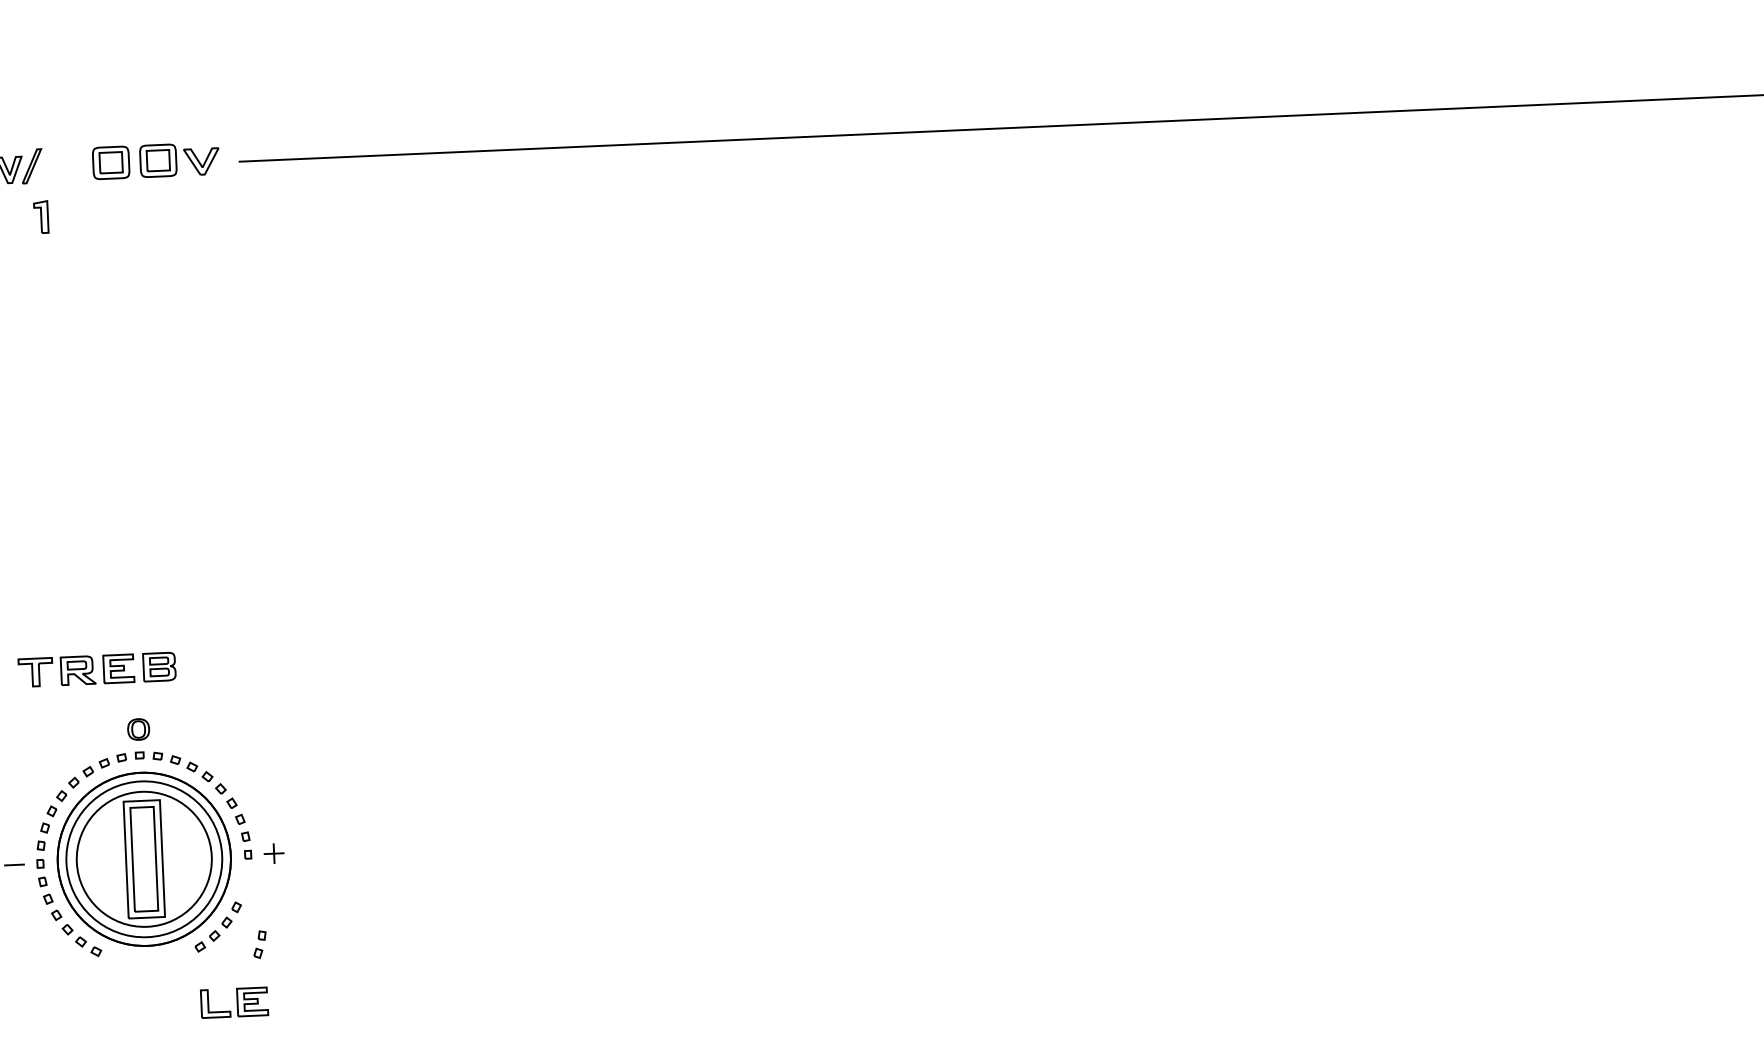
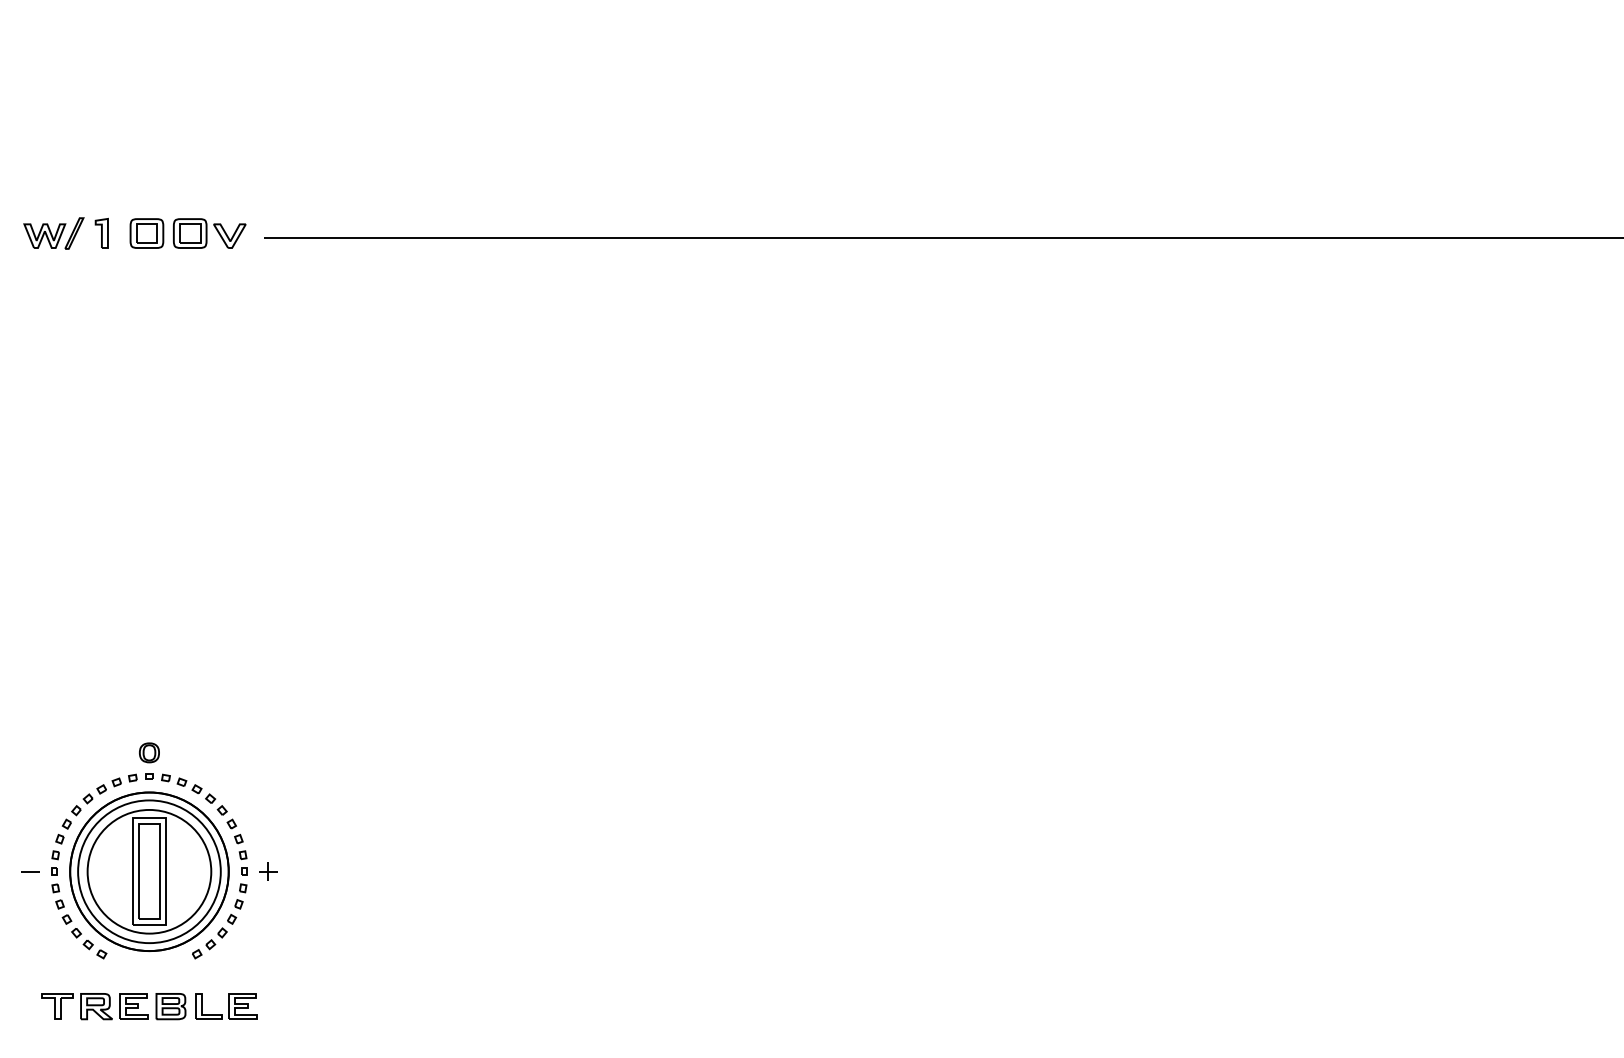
part: (40, 216) -> (101, 232), moved
part: (96, 669) -> (113, 1006), moved
part: (259, 944) -> (240, 896), moved

